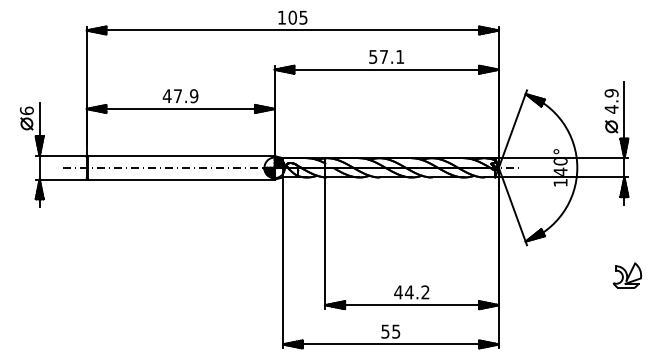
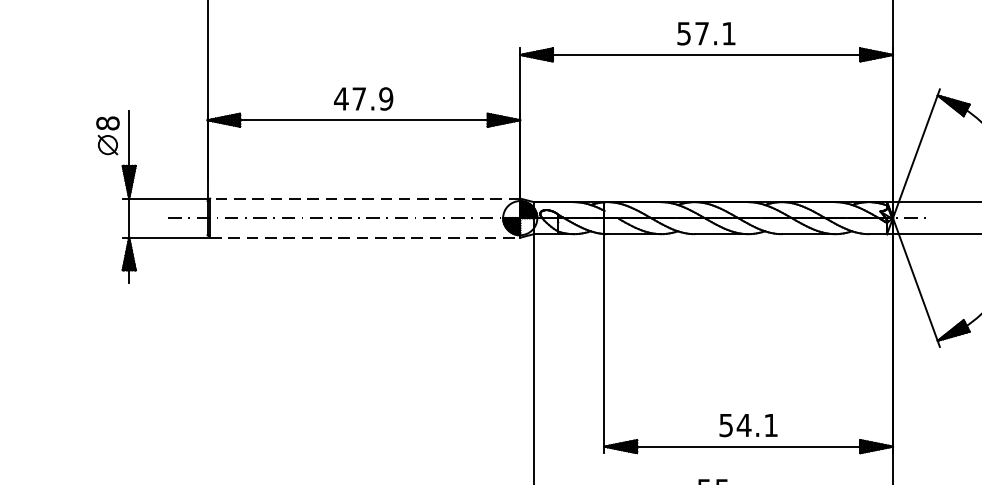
text: (26, 110) -> (107, 122), 6 -> 8
line: (181, 156) -> (365, 199), solid -> dashed
line: (182, 179) -> (366, 237), solid -> dashed
text: (411, 292) -> (747, 425), 44.2 -> 54.1

